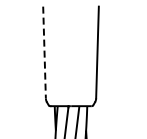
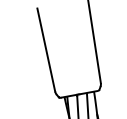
line: (44, 52) -> (46, 49), dashed -> solid

